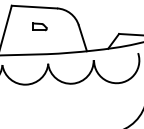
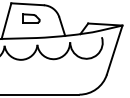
part: (39, 26) -> (31, 18), size x1.67

